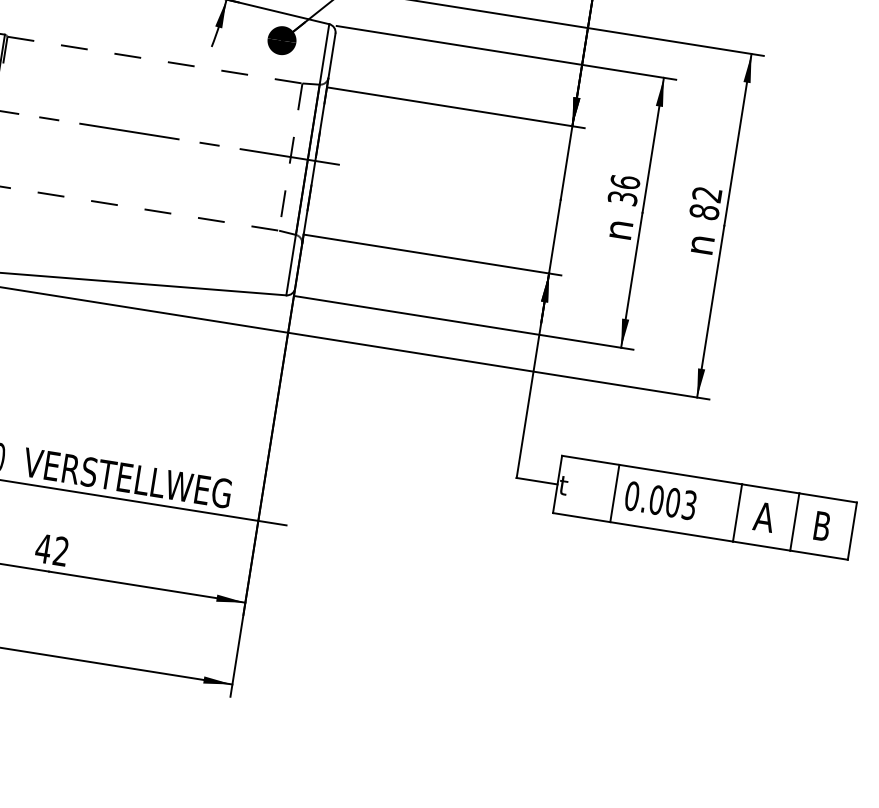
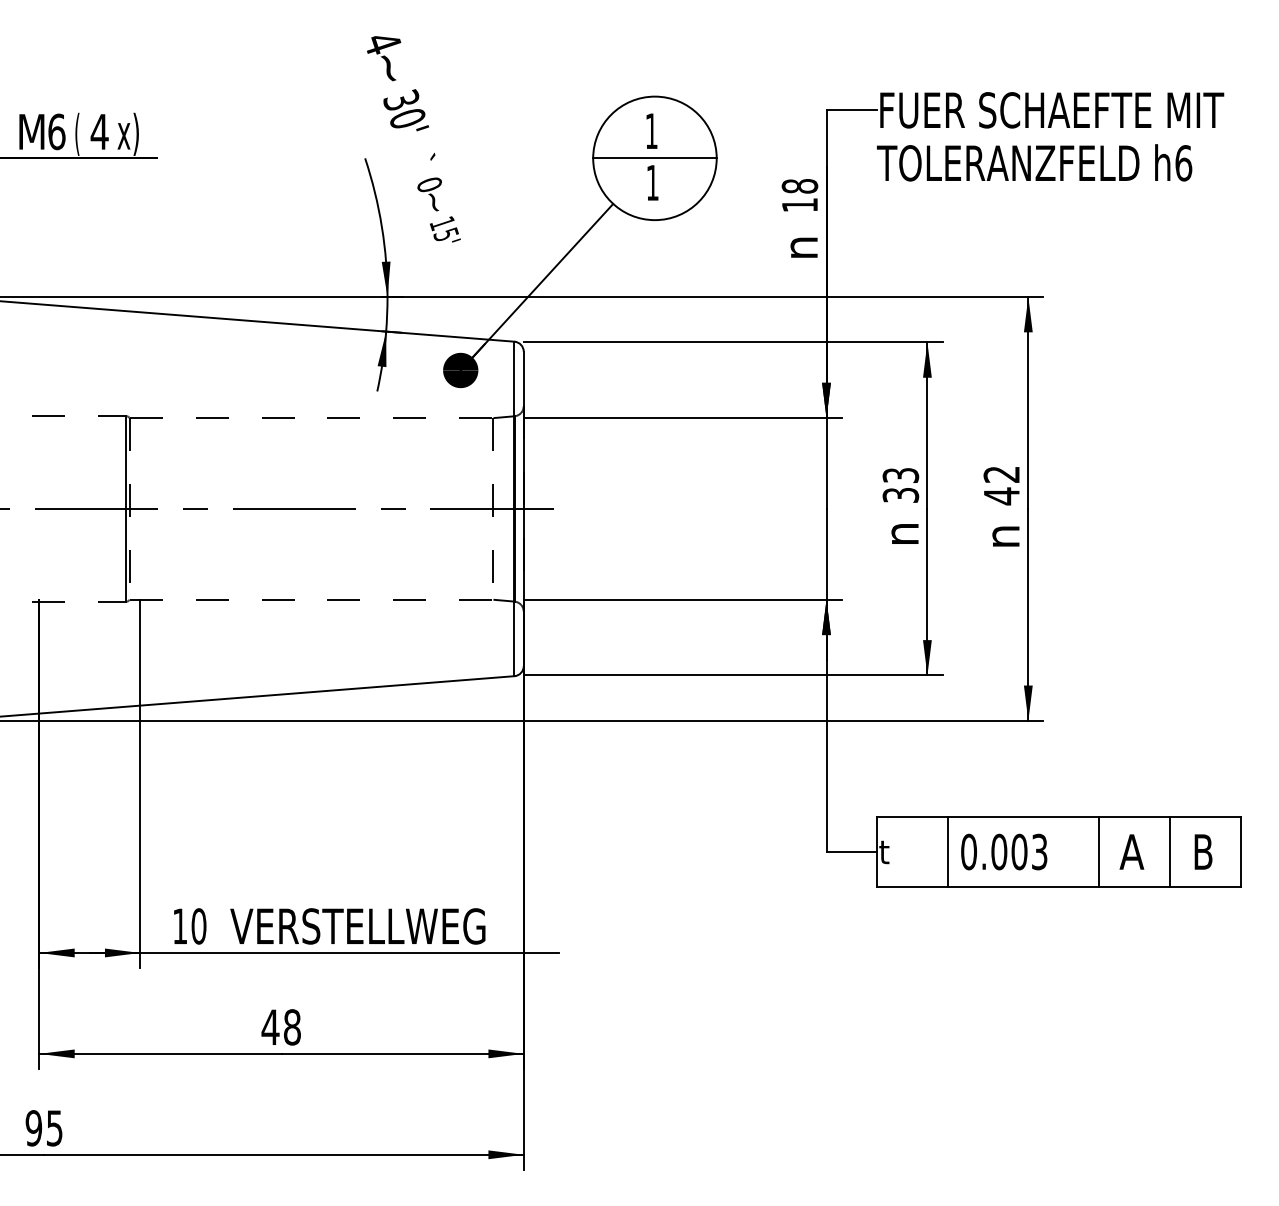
text: (625, 182) -> (900, 475), 36 -> 33
text: (704, 212) -> (1001, 496), 82 -> 42
text: (61, 551) -> (292, 1027), 42 -> 48

